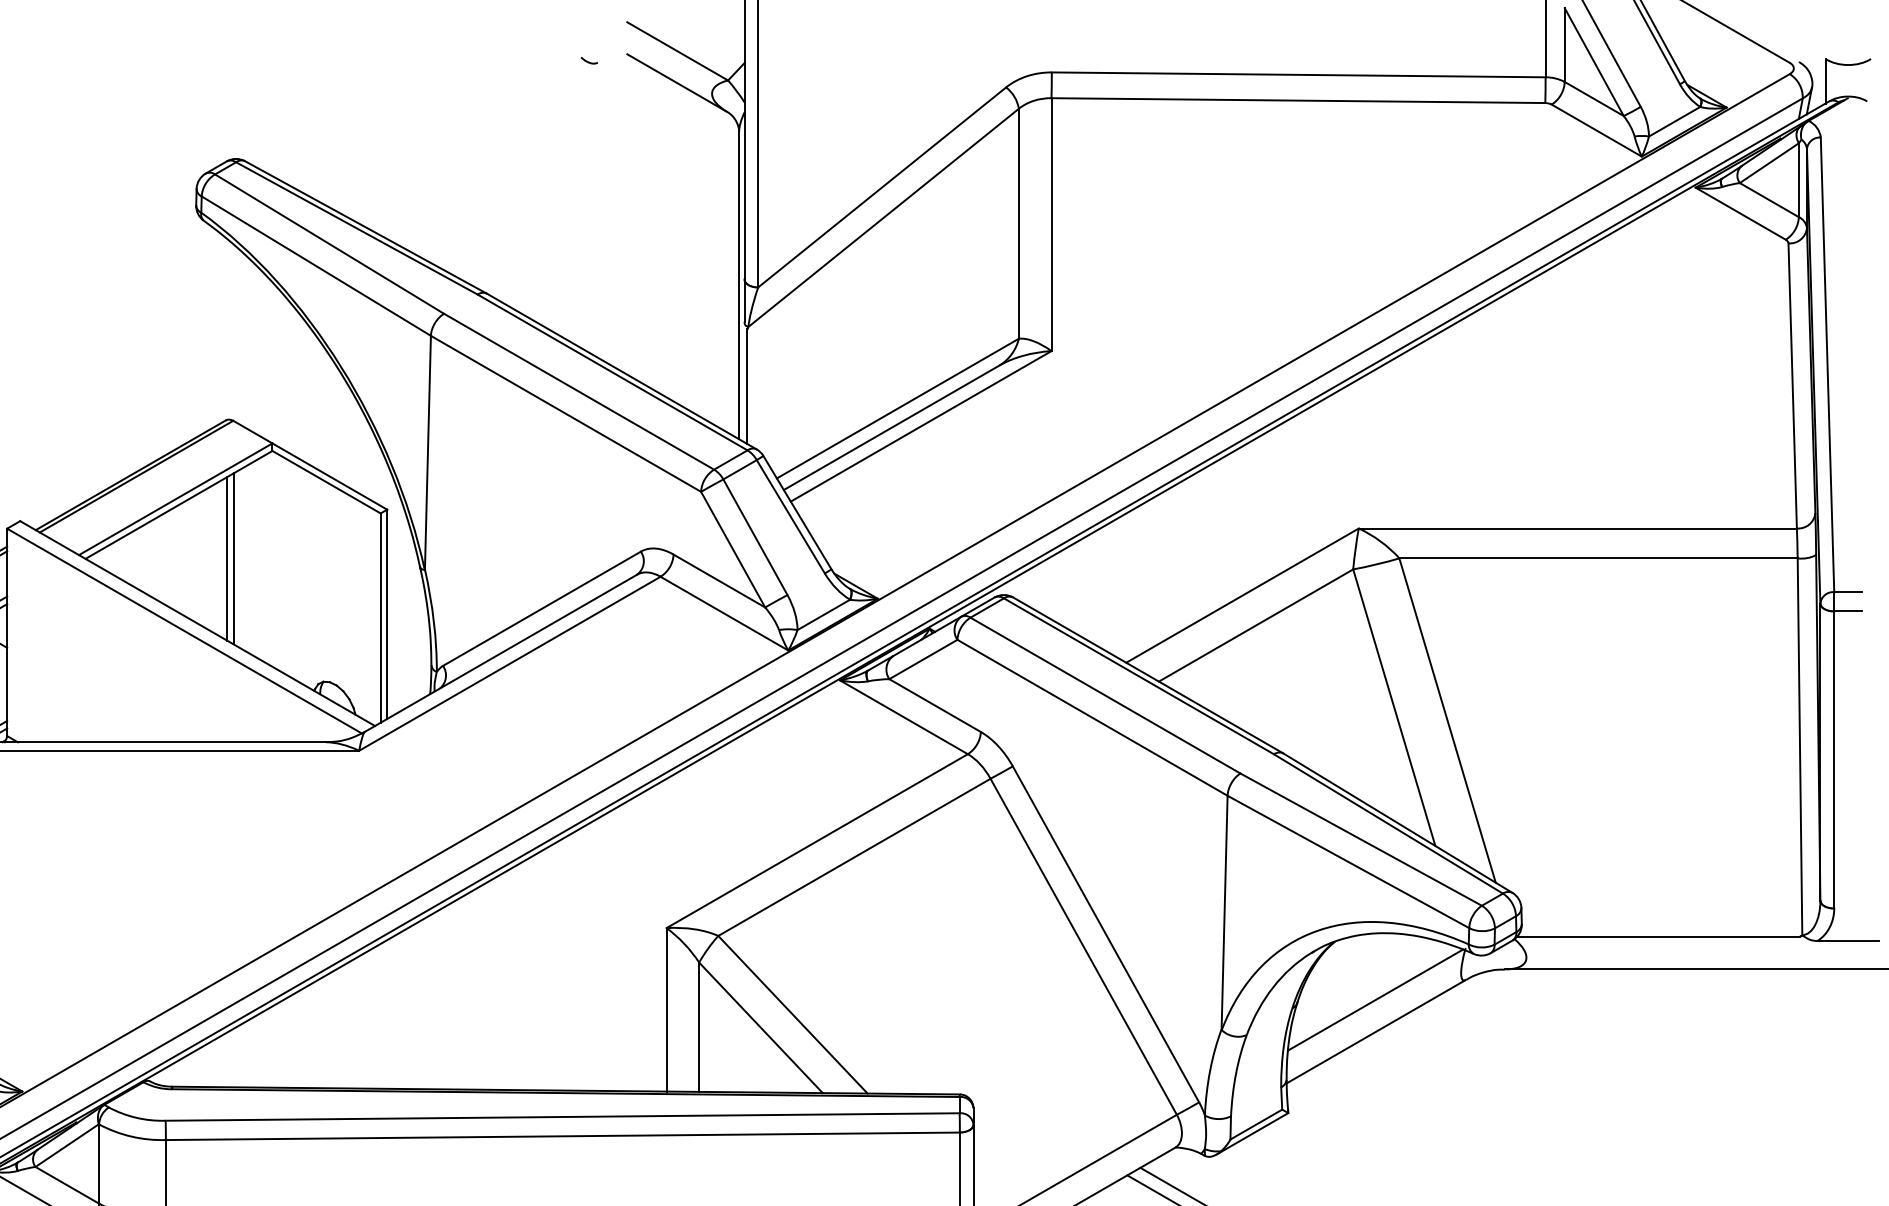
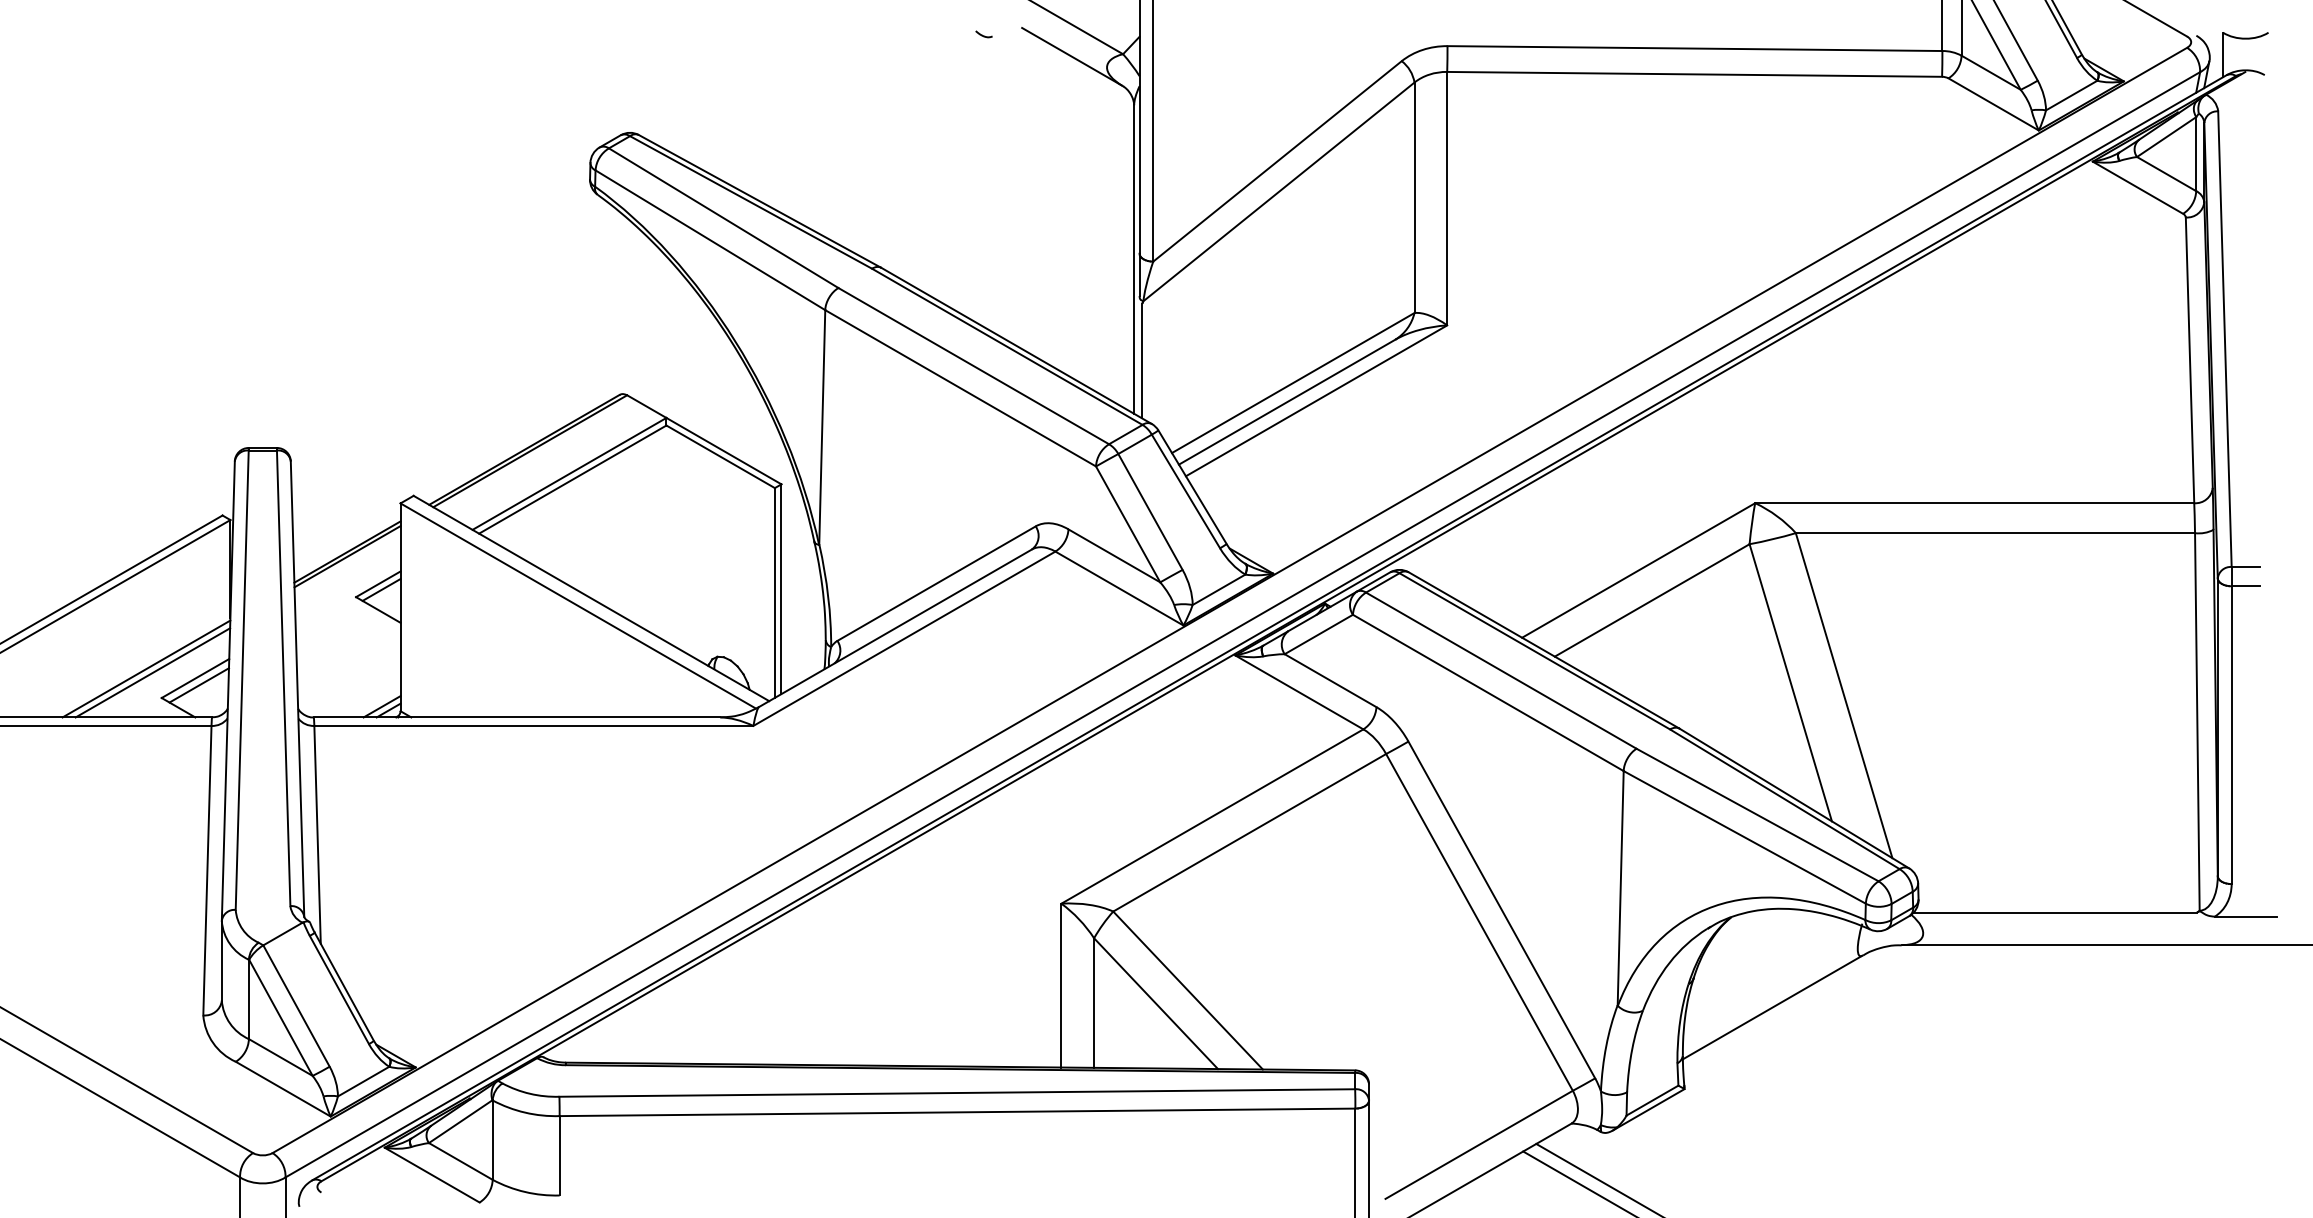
line: (227, 558) -> (621, 533), removed
line: (233, 558) -> (627, 533), removed
line: (1375, 999) -> (1771, 975), removed

